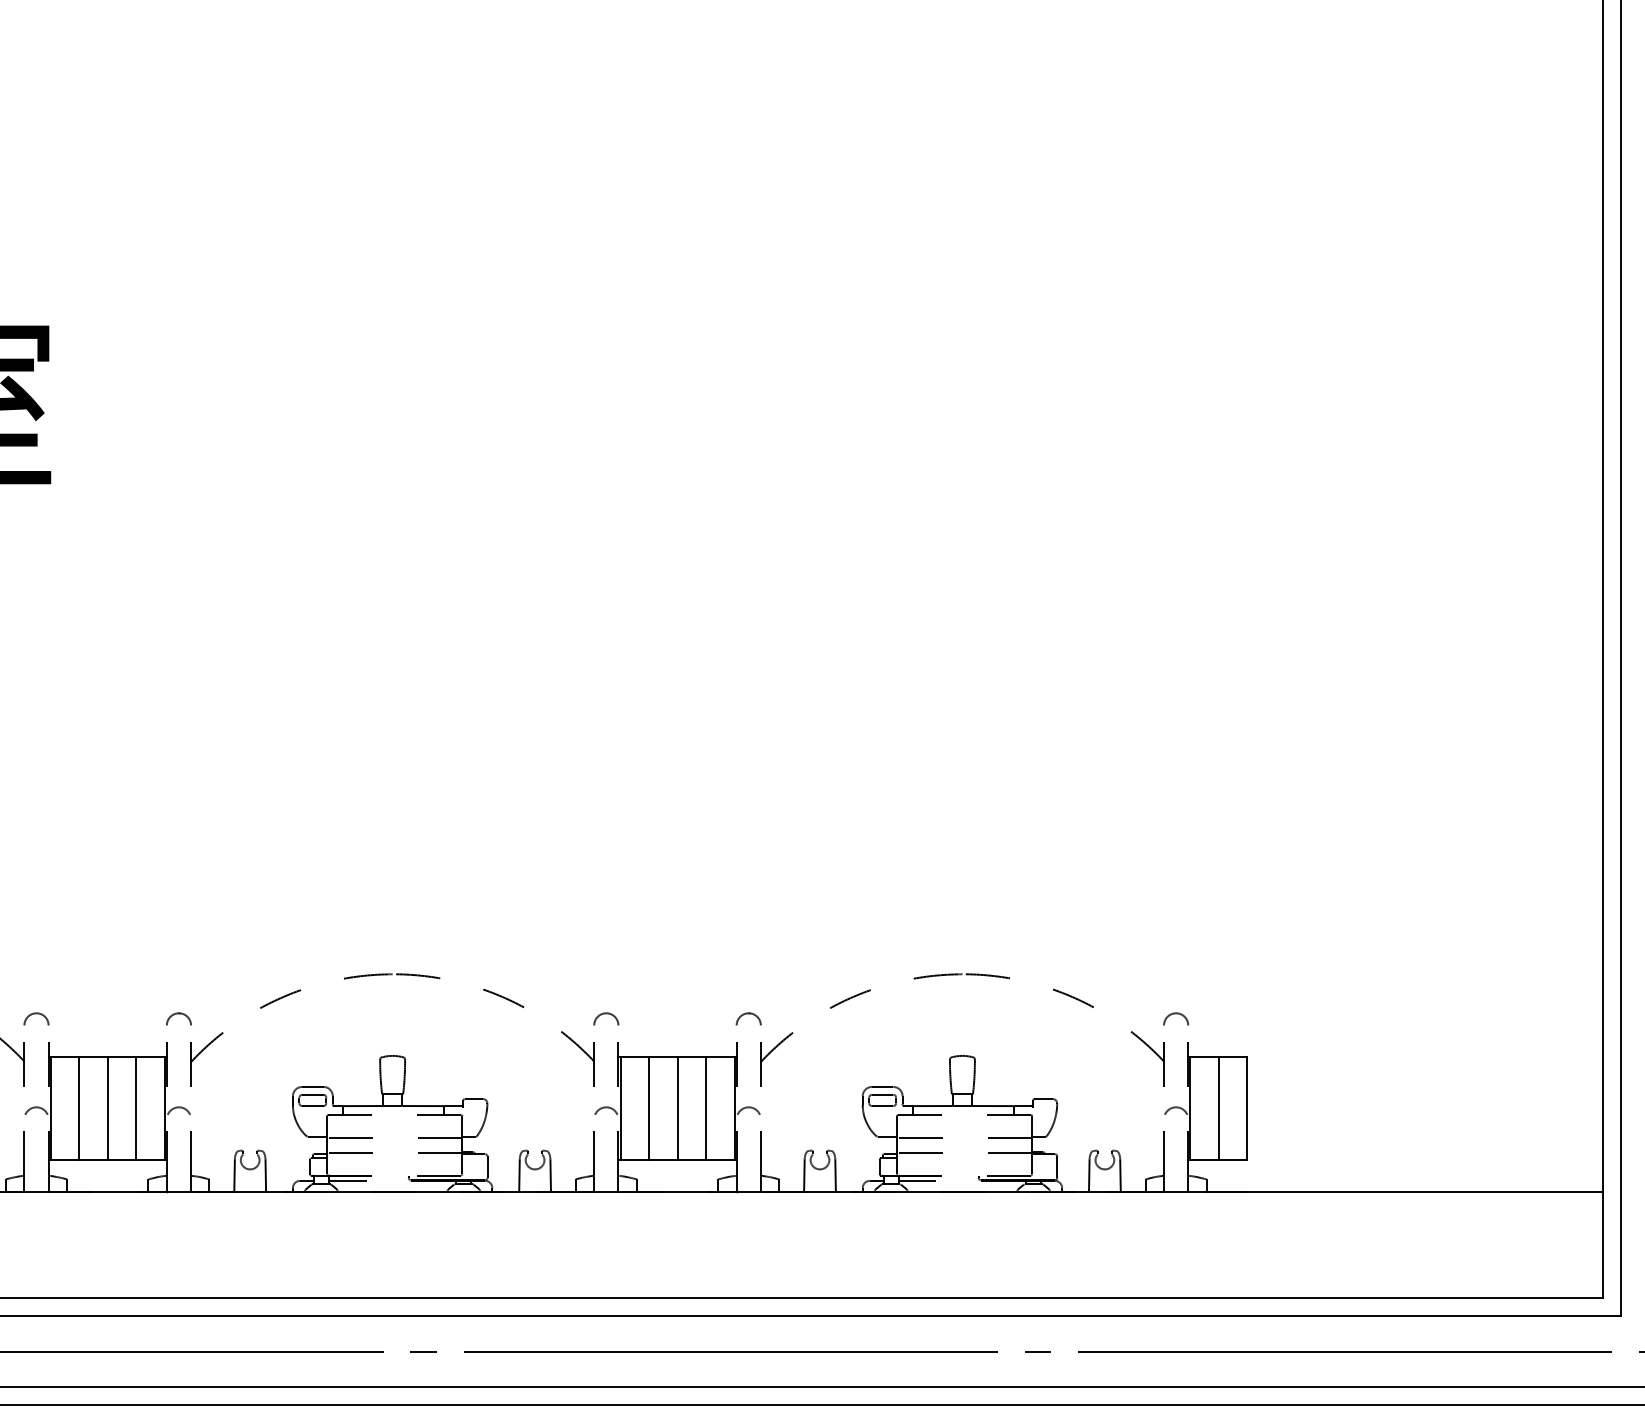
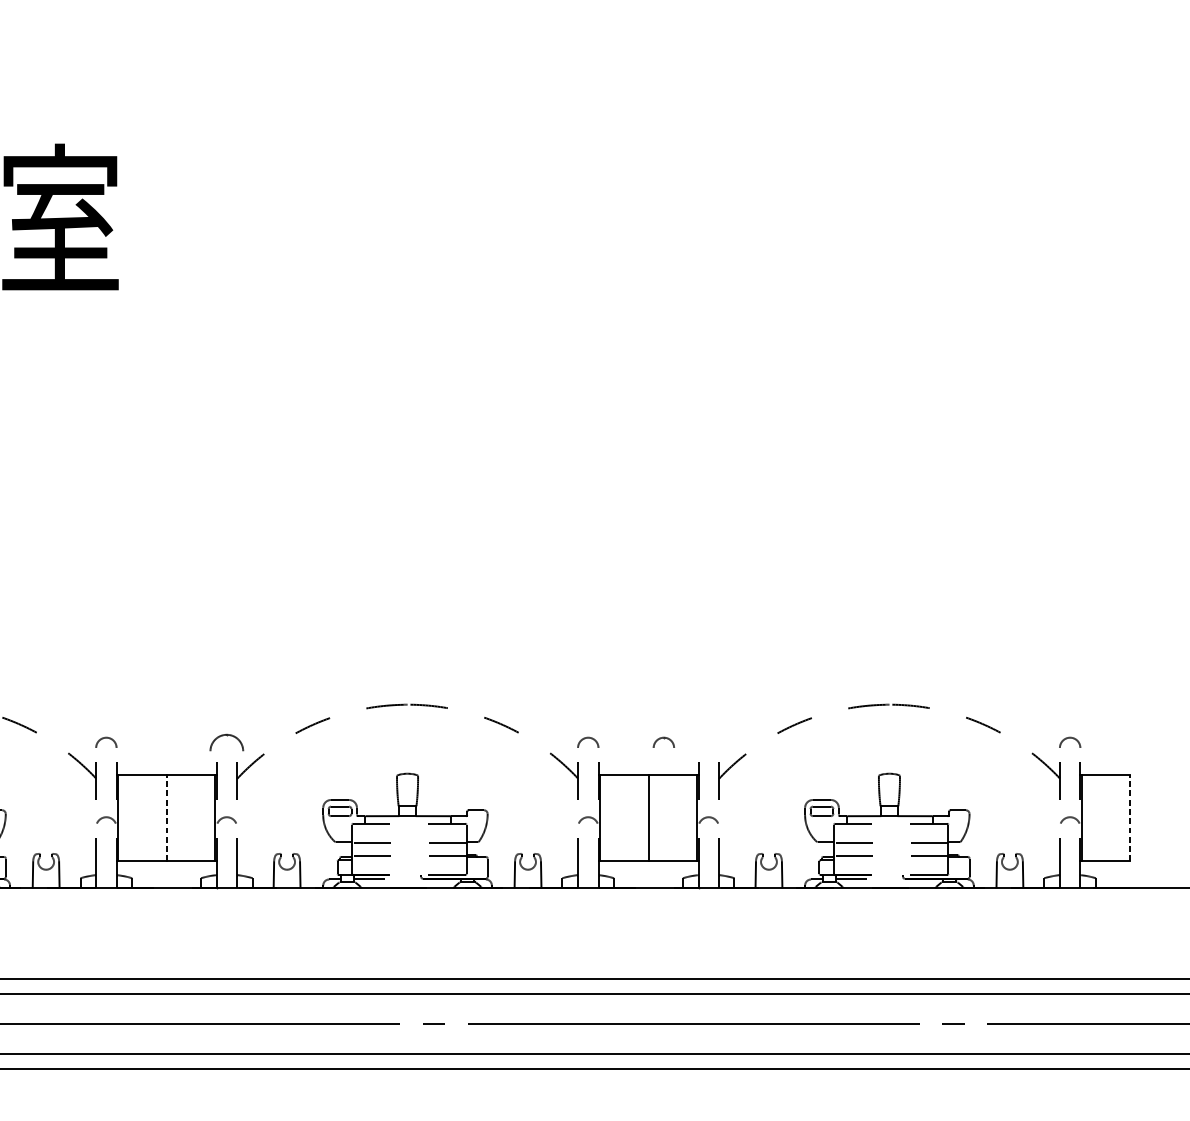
part: (178, 1018) -> (226, 742), size x1.6
part: (748, 1018) -> (663, 742), moved
line: (79, 1107) -> (142, 817), removed
line: (107, 1107) -> (166, 817), solid -> dashed
line: (136, 1107) -> (190, 817), removed
line: (649, 1107) -> (624, 817), removed
line: (706, 1107) -> (672, 817), removed
line: (1218, 1107) -> (1105, 817), removed
line: (1247, 1107) -> (1130, 817), solid -> dashed

